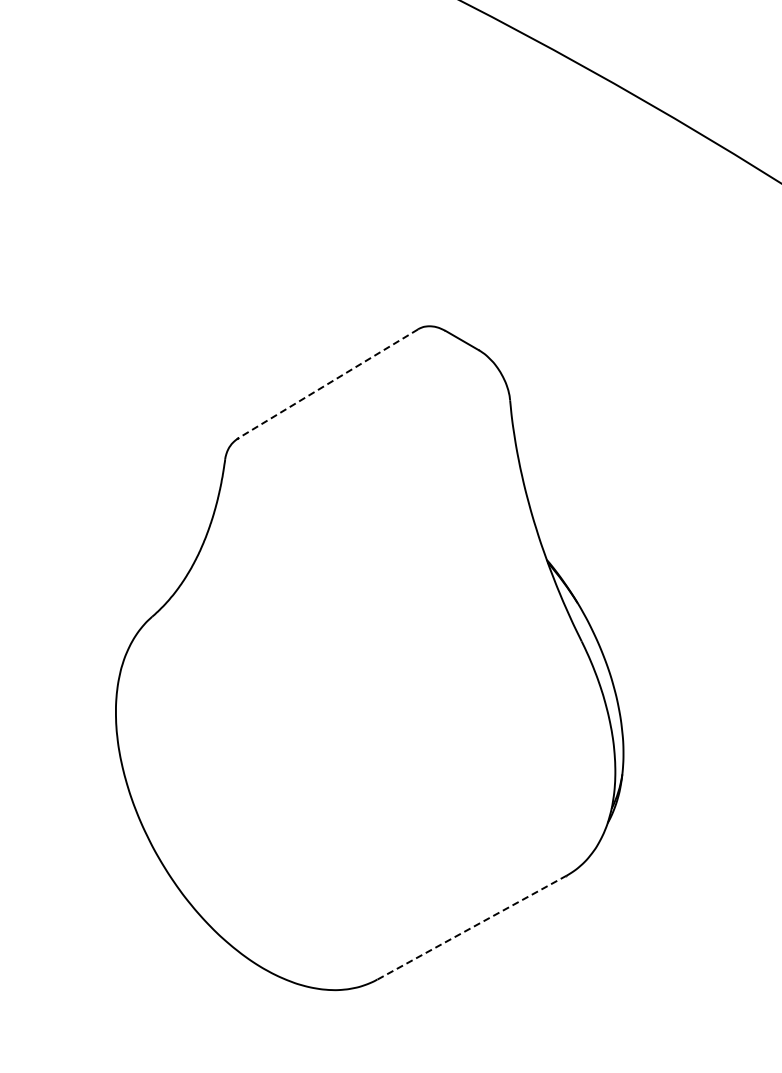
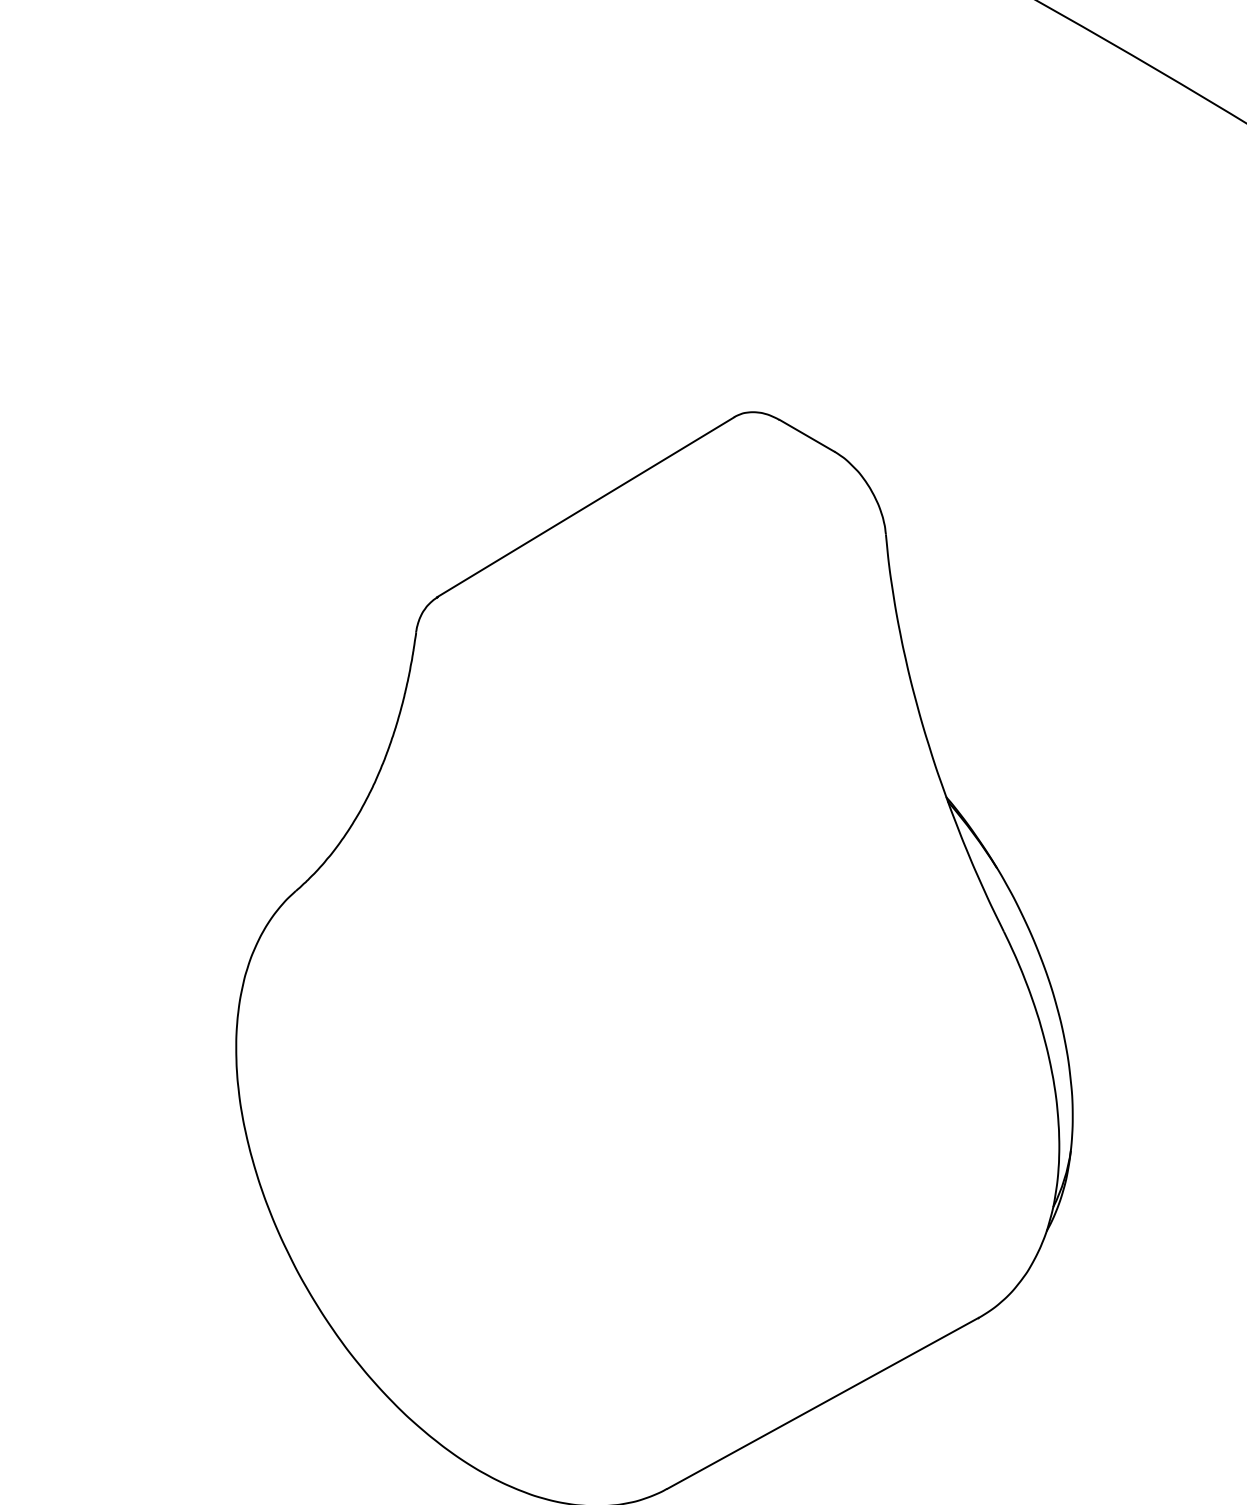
line: (327, 384) -> (584, 508), dashed -> solid
line: (471, 927) -> (822, 1403), dashed -> solid

